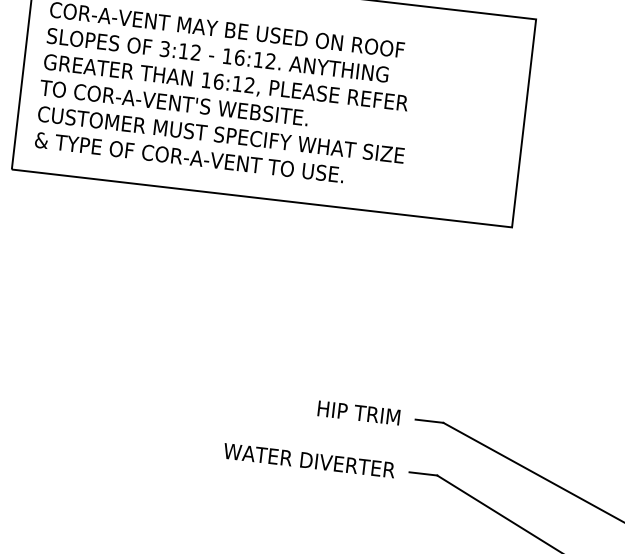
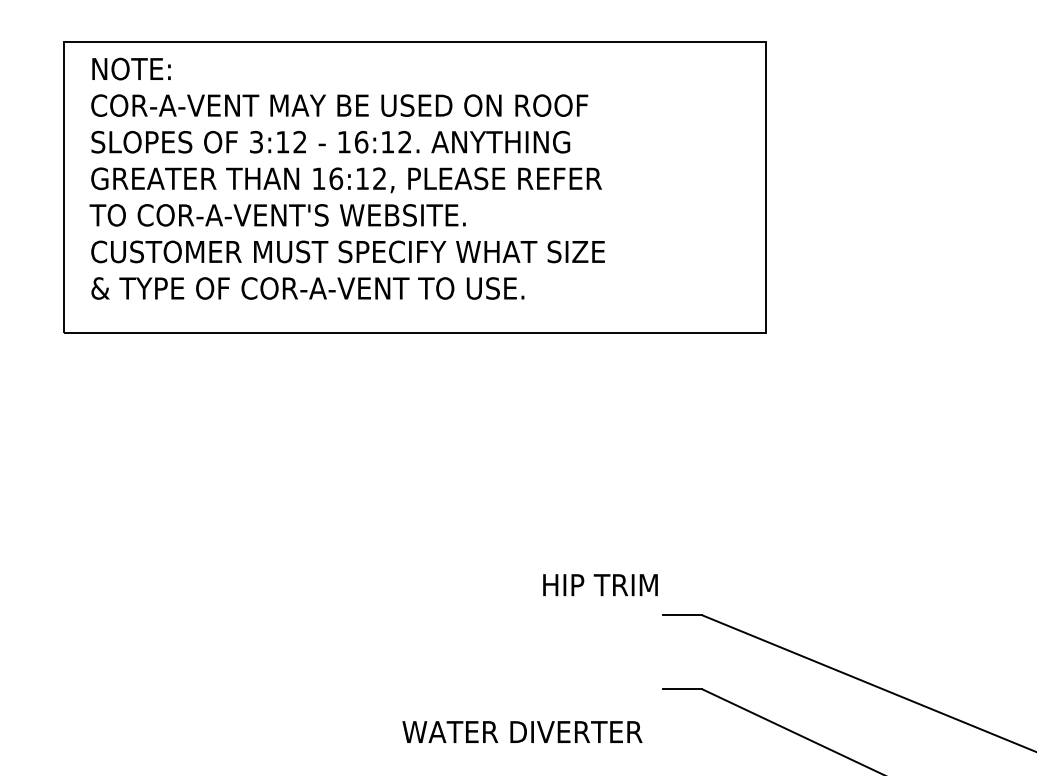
text: (358, 413) -> (600, 585), moved
text: (309, 460) -> (522, 731), moved

